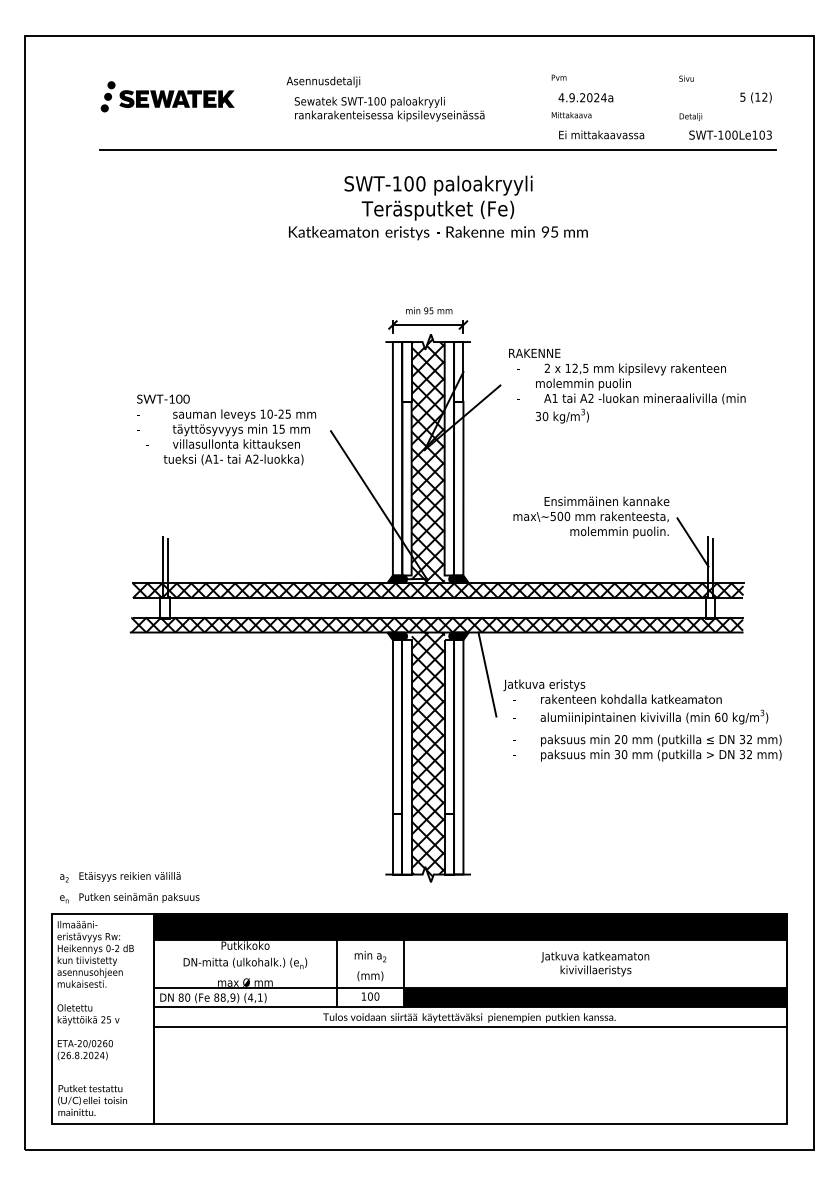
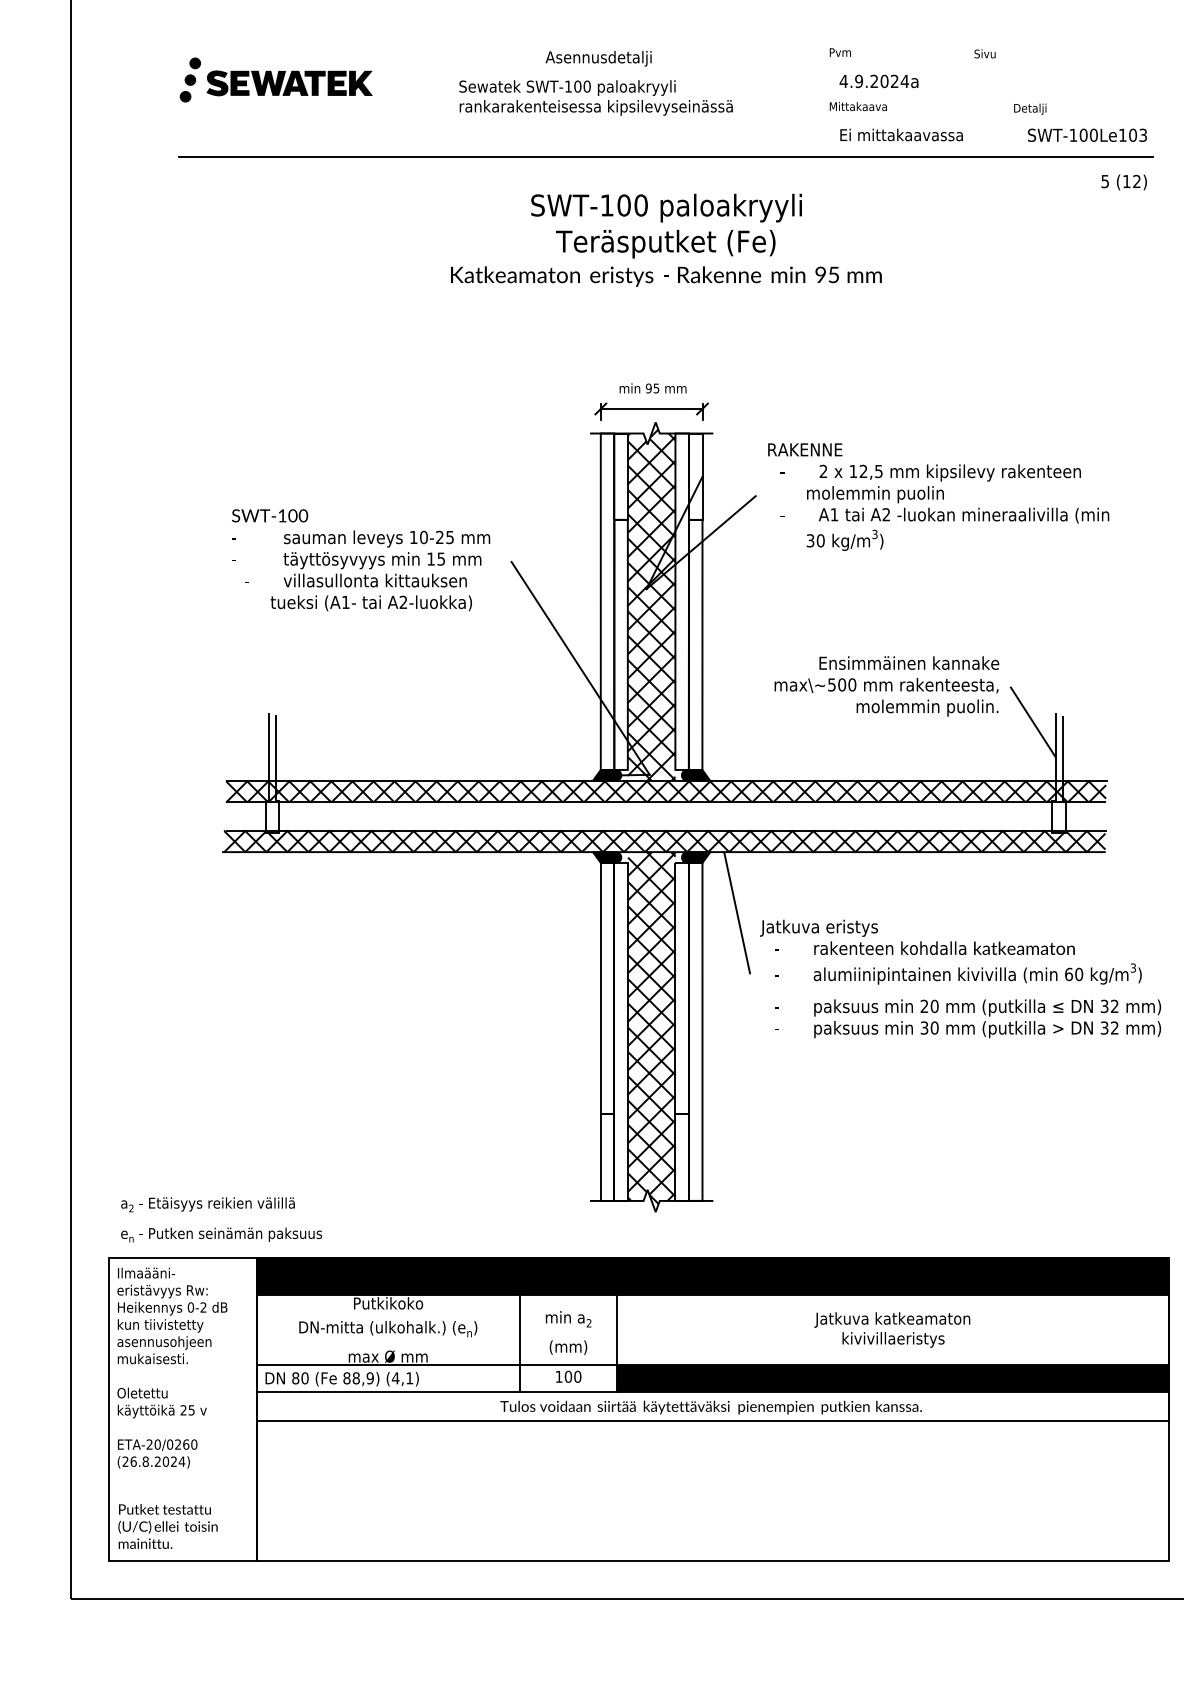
text: (686, 78) -> (985, 53), moved
text: (323, 81) -> (598, 58), moved
text: (755, 97) -> (1123, 181), moved

